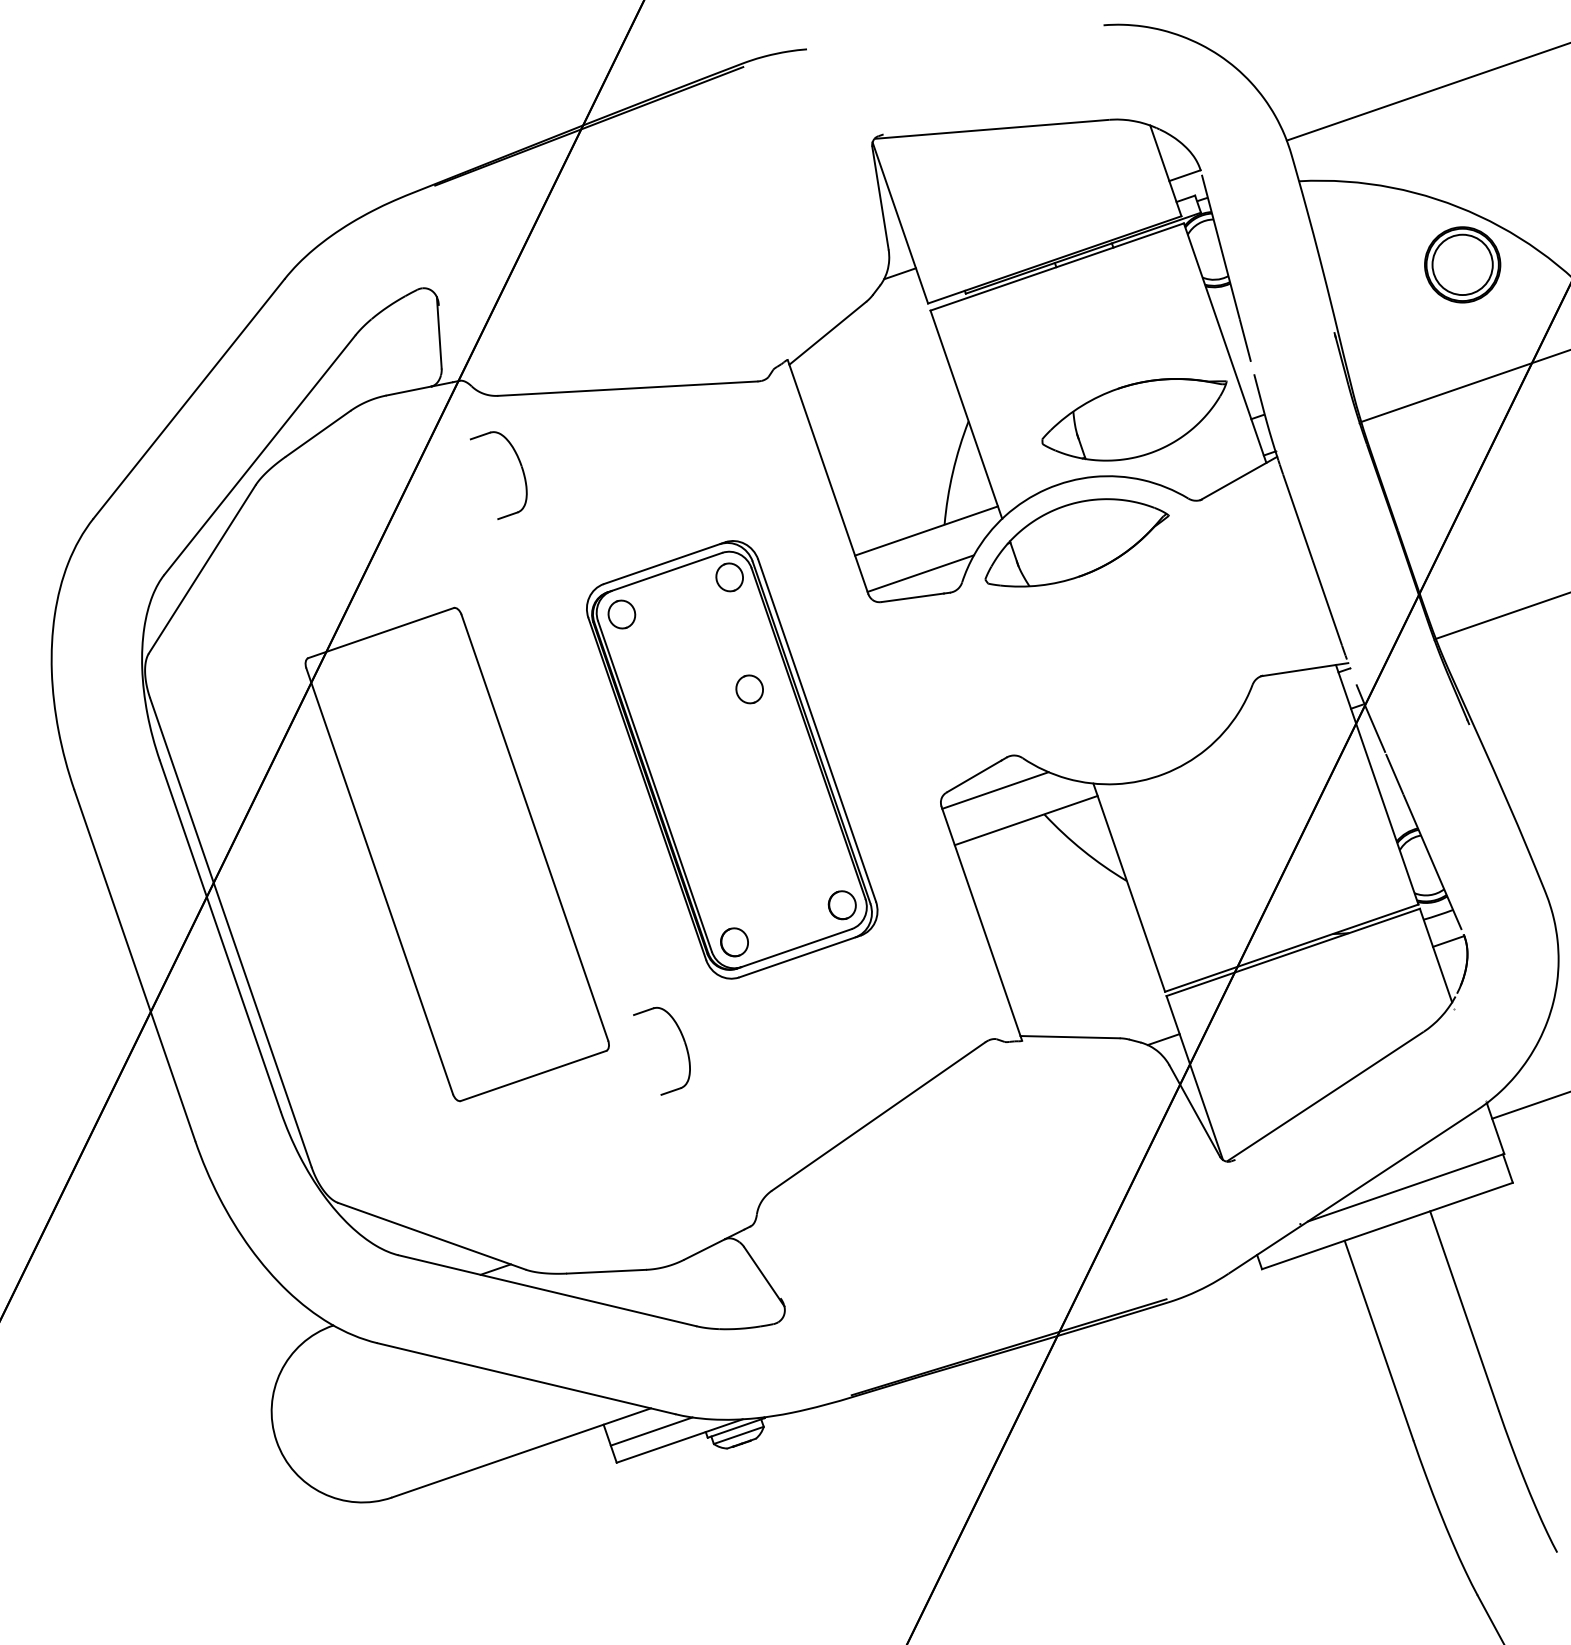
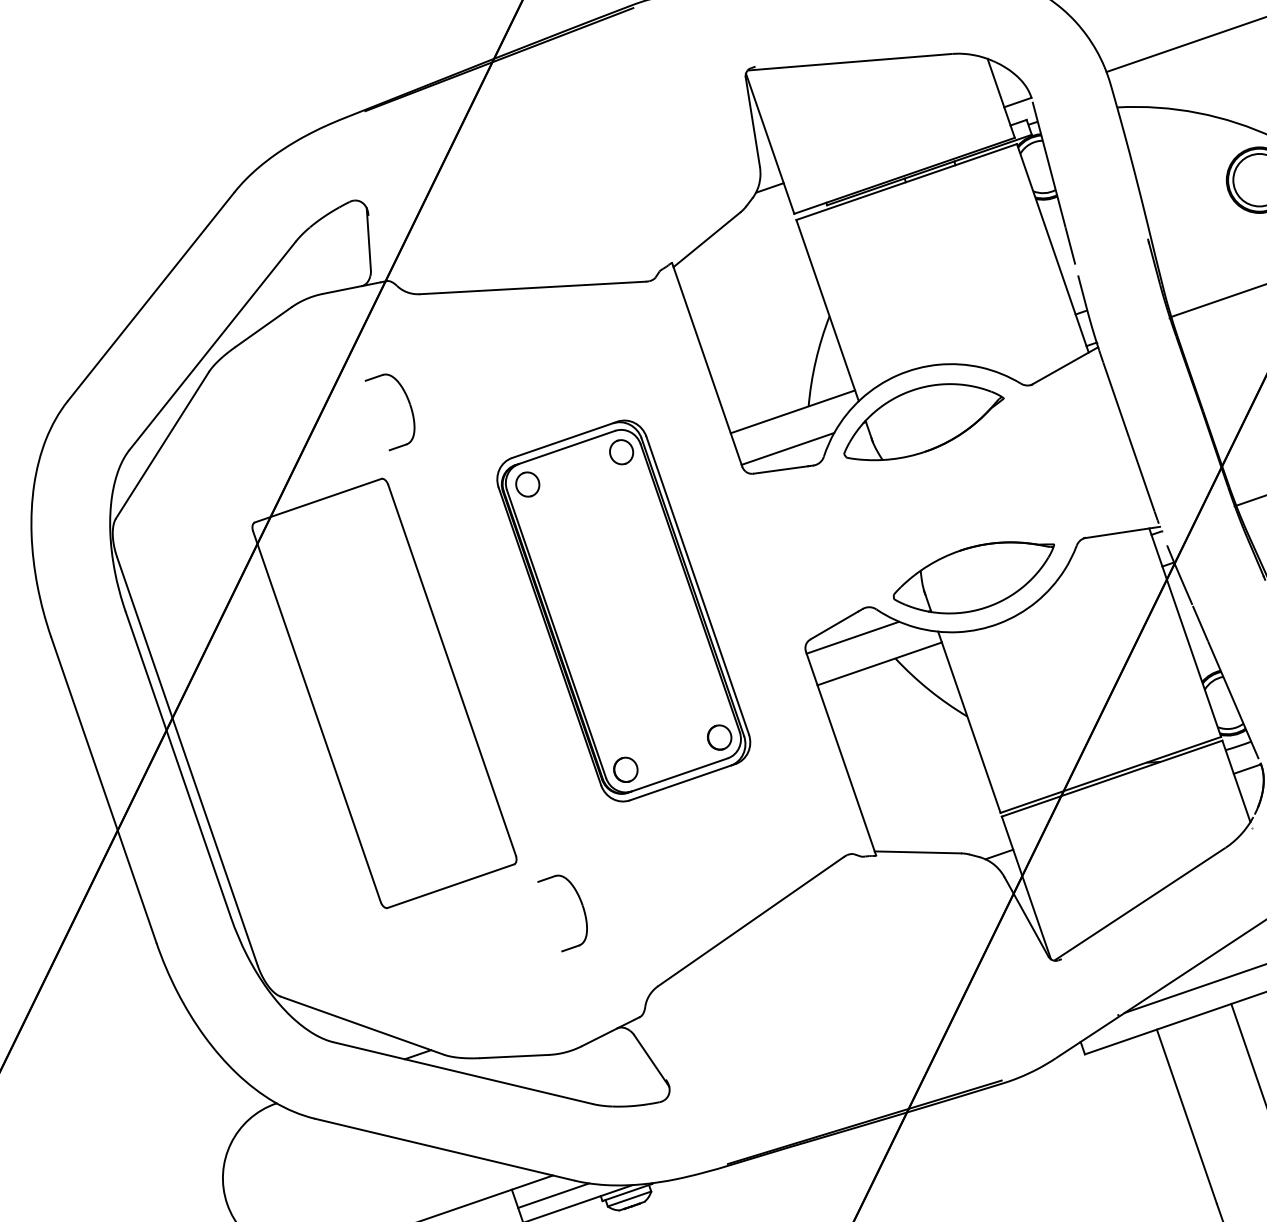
part: (1134, 419) -> (973, 577), moved
part: (520, 466) -> (409, 404), moved
part: (749, 689) -> (638, 549), removed
part: (683, 1041) -> (581, 904), moved

